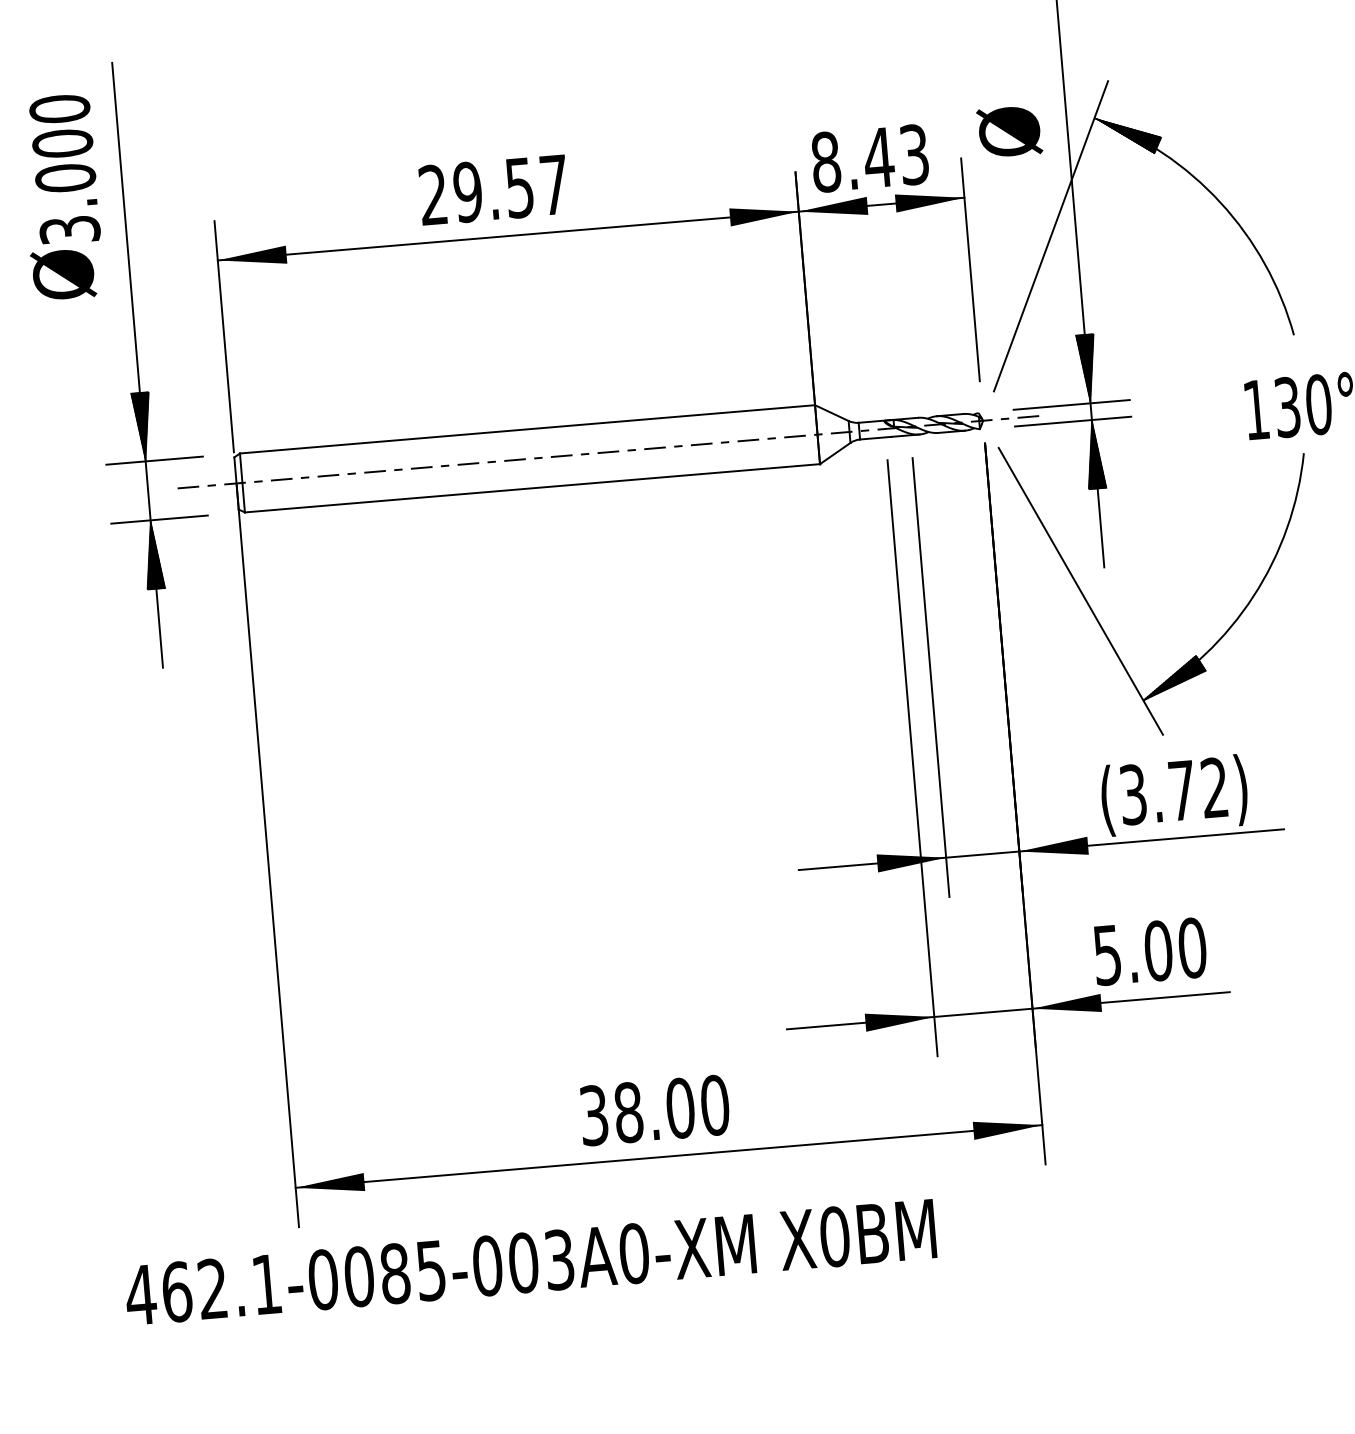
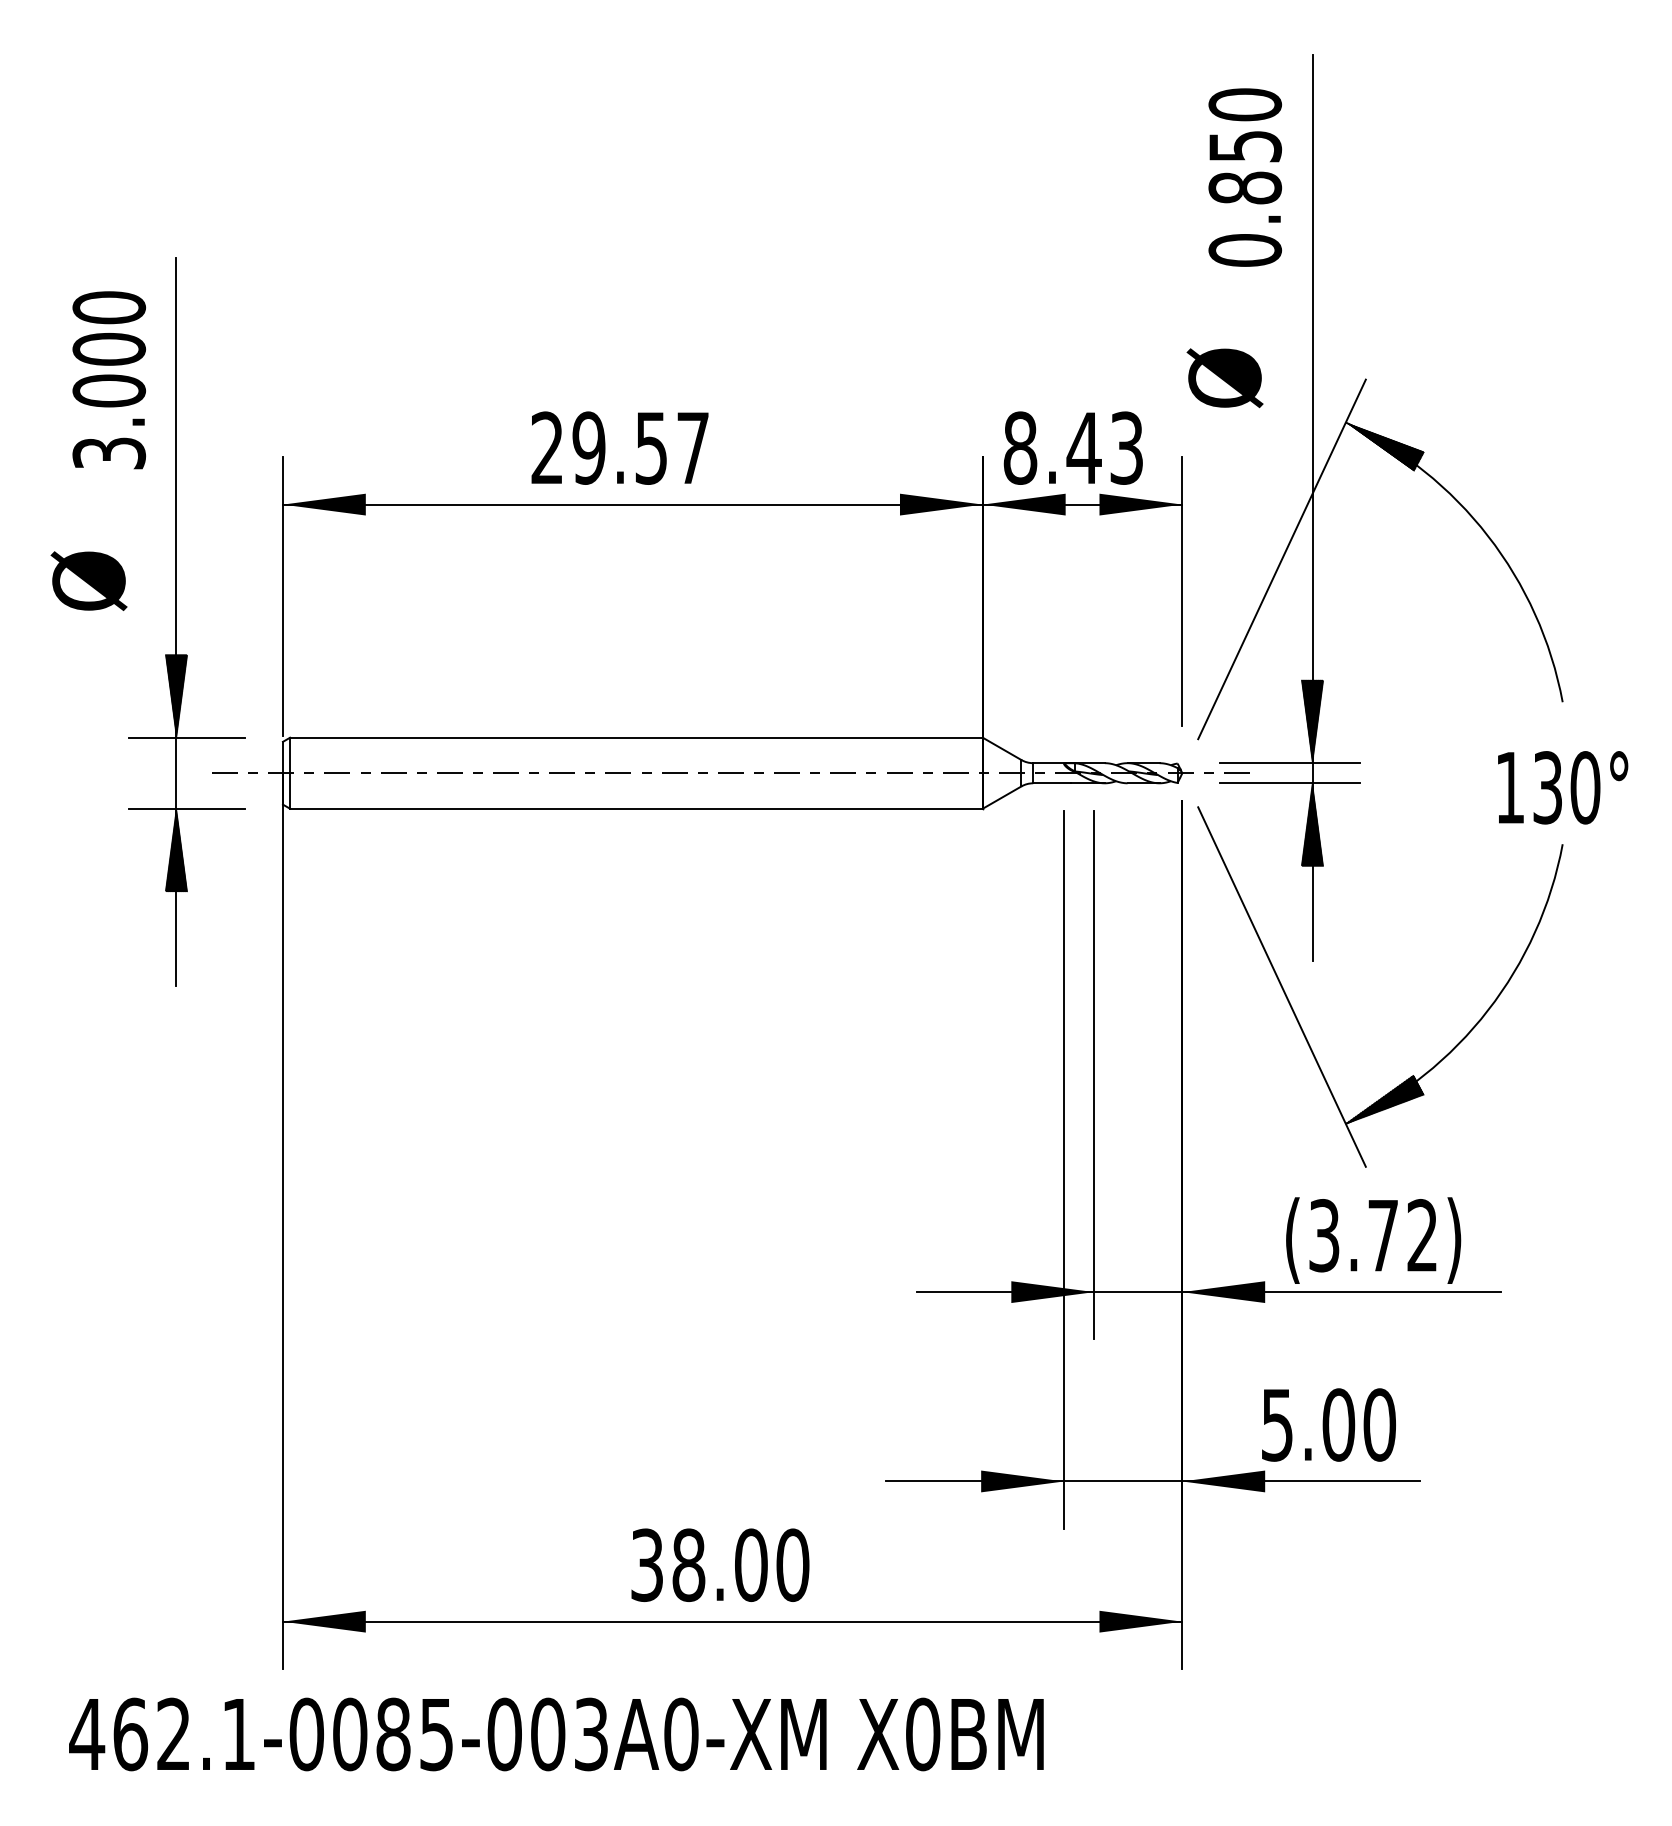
text: (1009, 132) -> (1224, 378), moved
text: (63, 274) -> (88, 580), moved

